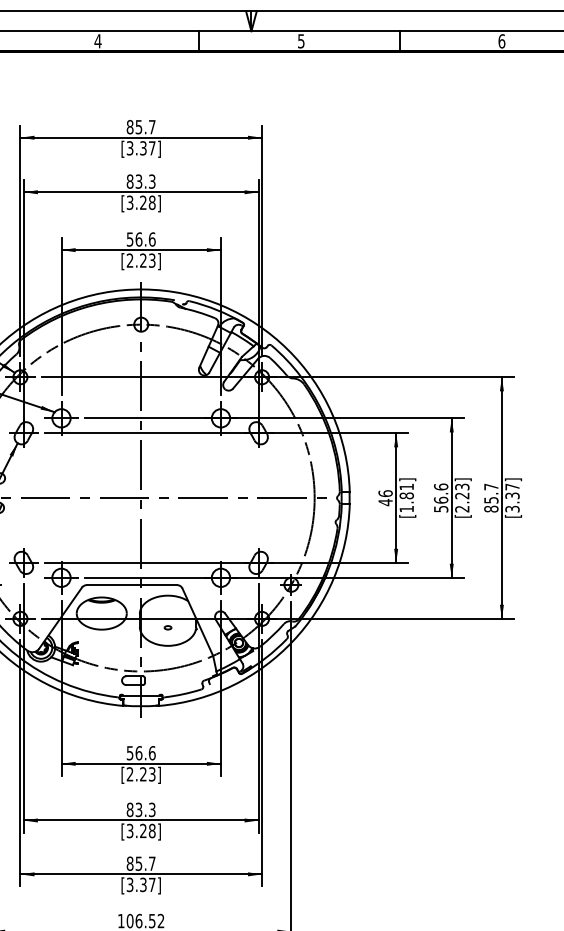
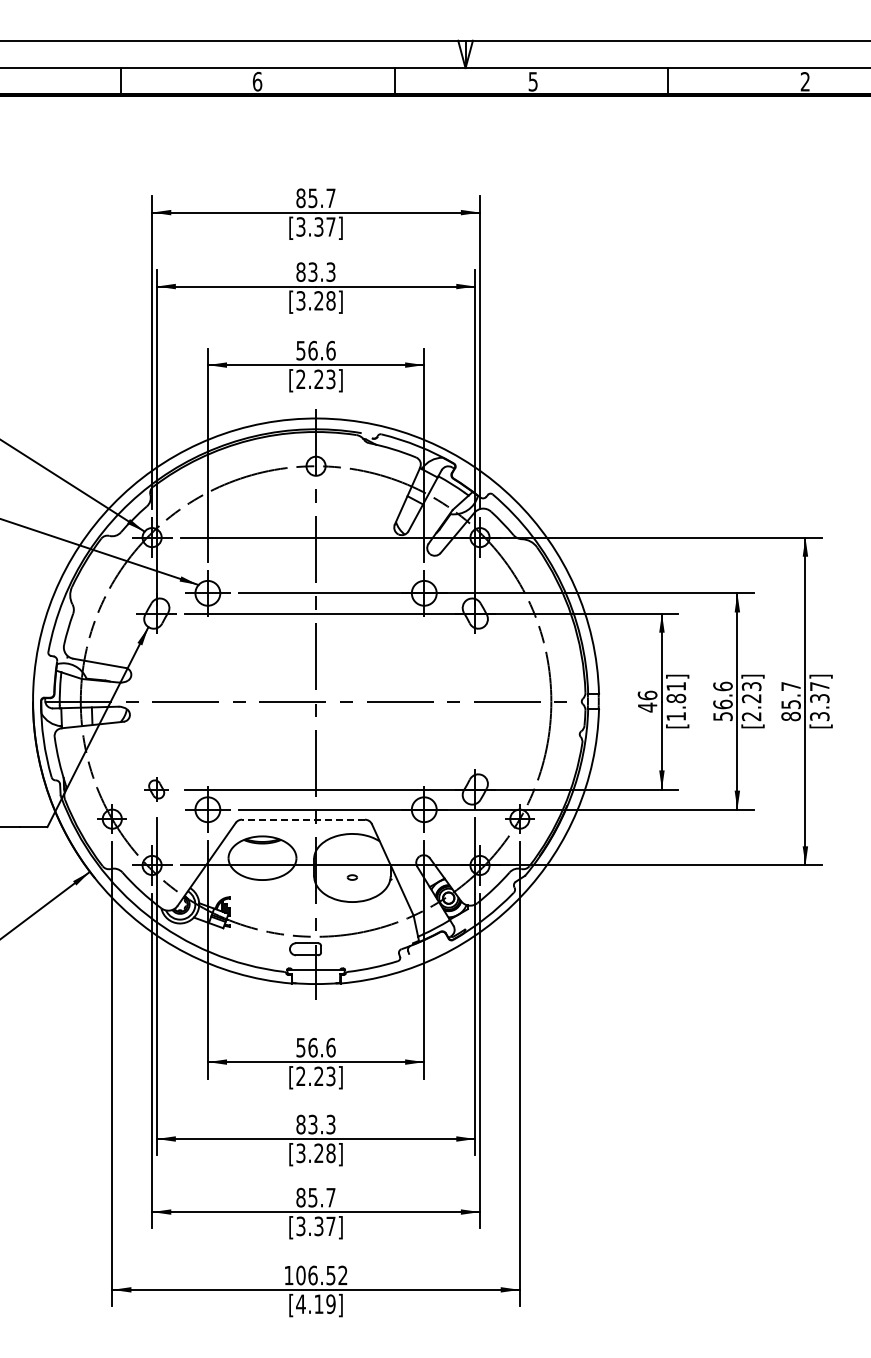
text: (98, 41) -> (257, 81), 4 -> 6
text: (501, 41) -> (805, 81), 6 -> 2
part: (23, 562) -> (156, 789), size x0.6
line: (131, 585) -> (303, 819), solid -> dashed

